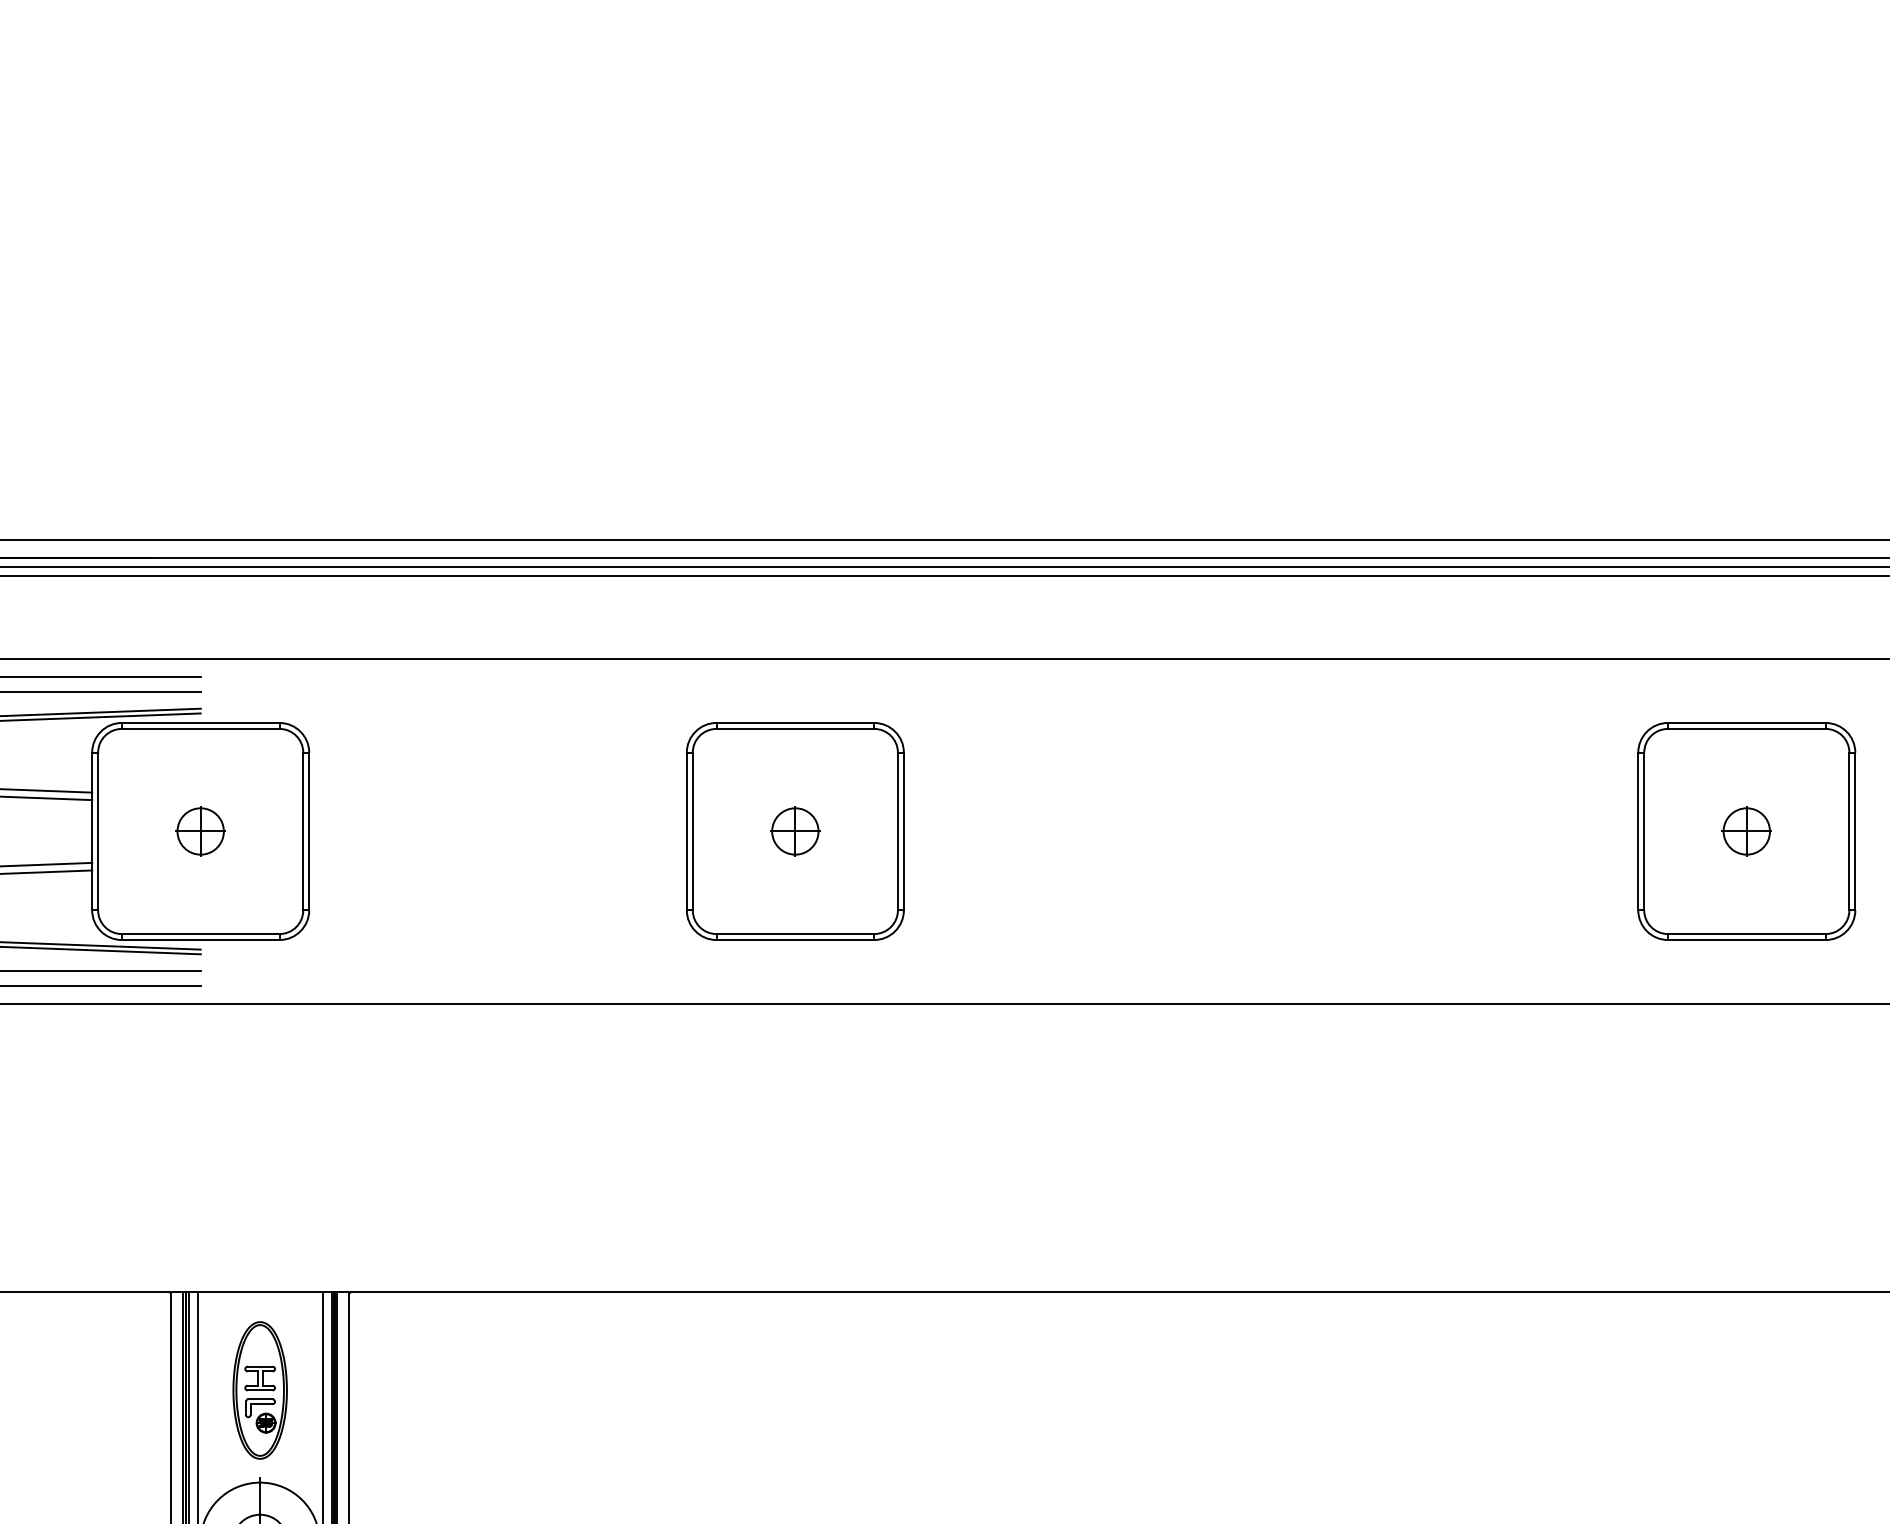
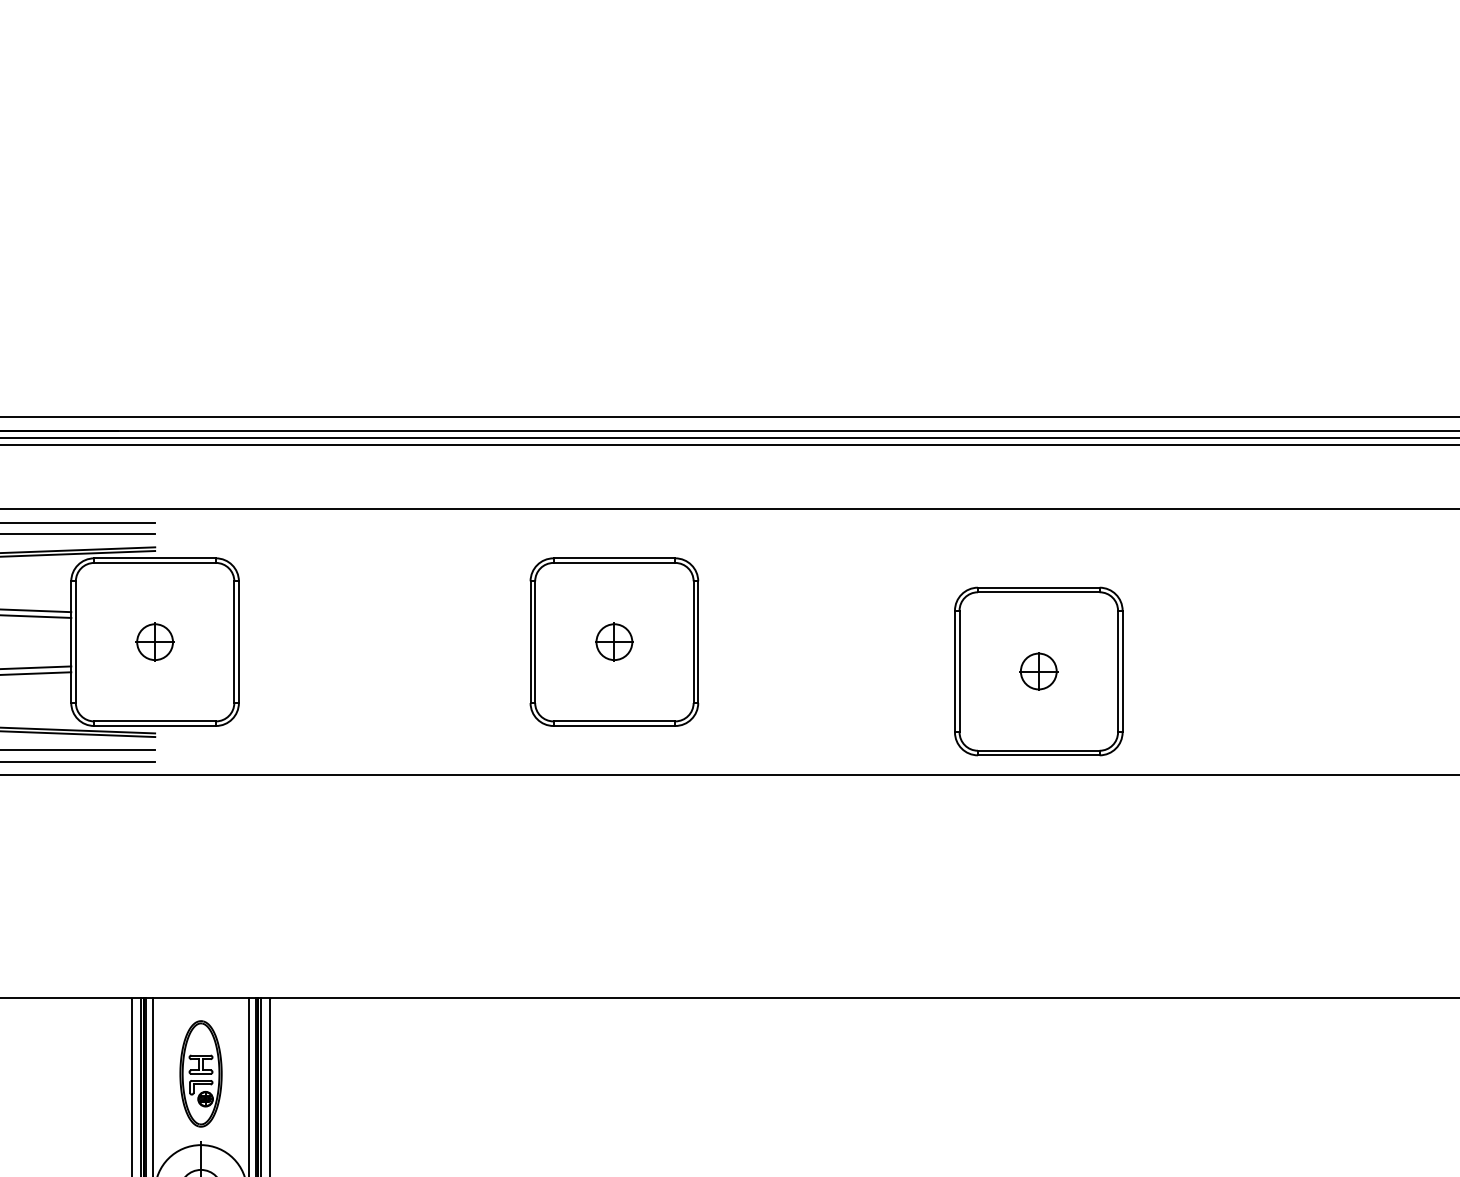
part: (1746, 831) -> (1038, 671), moved

